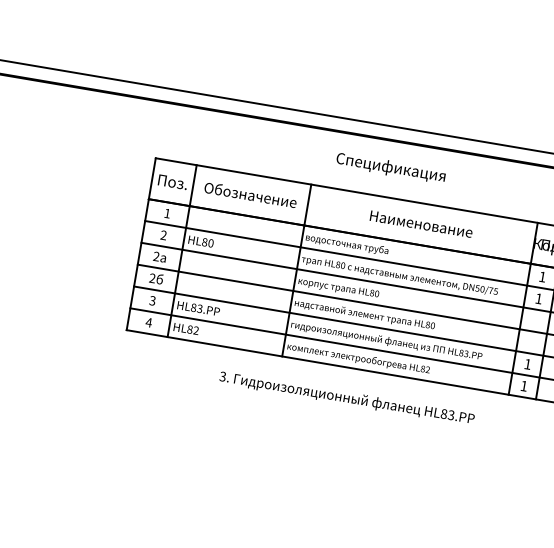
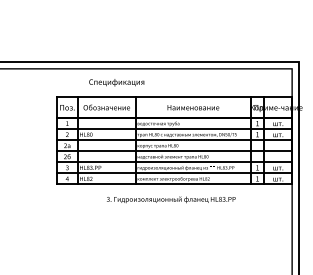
text: (390, 167) -> (116, 82), moved

